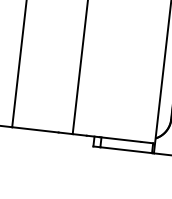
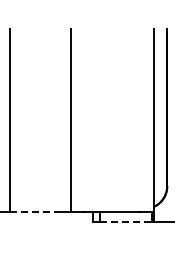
line: (35, 129) -> (33, 211), solid -> dashed
line: (125, 149) -> (125, 221), solid -> dashed

